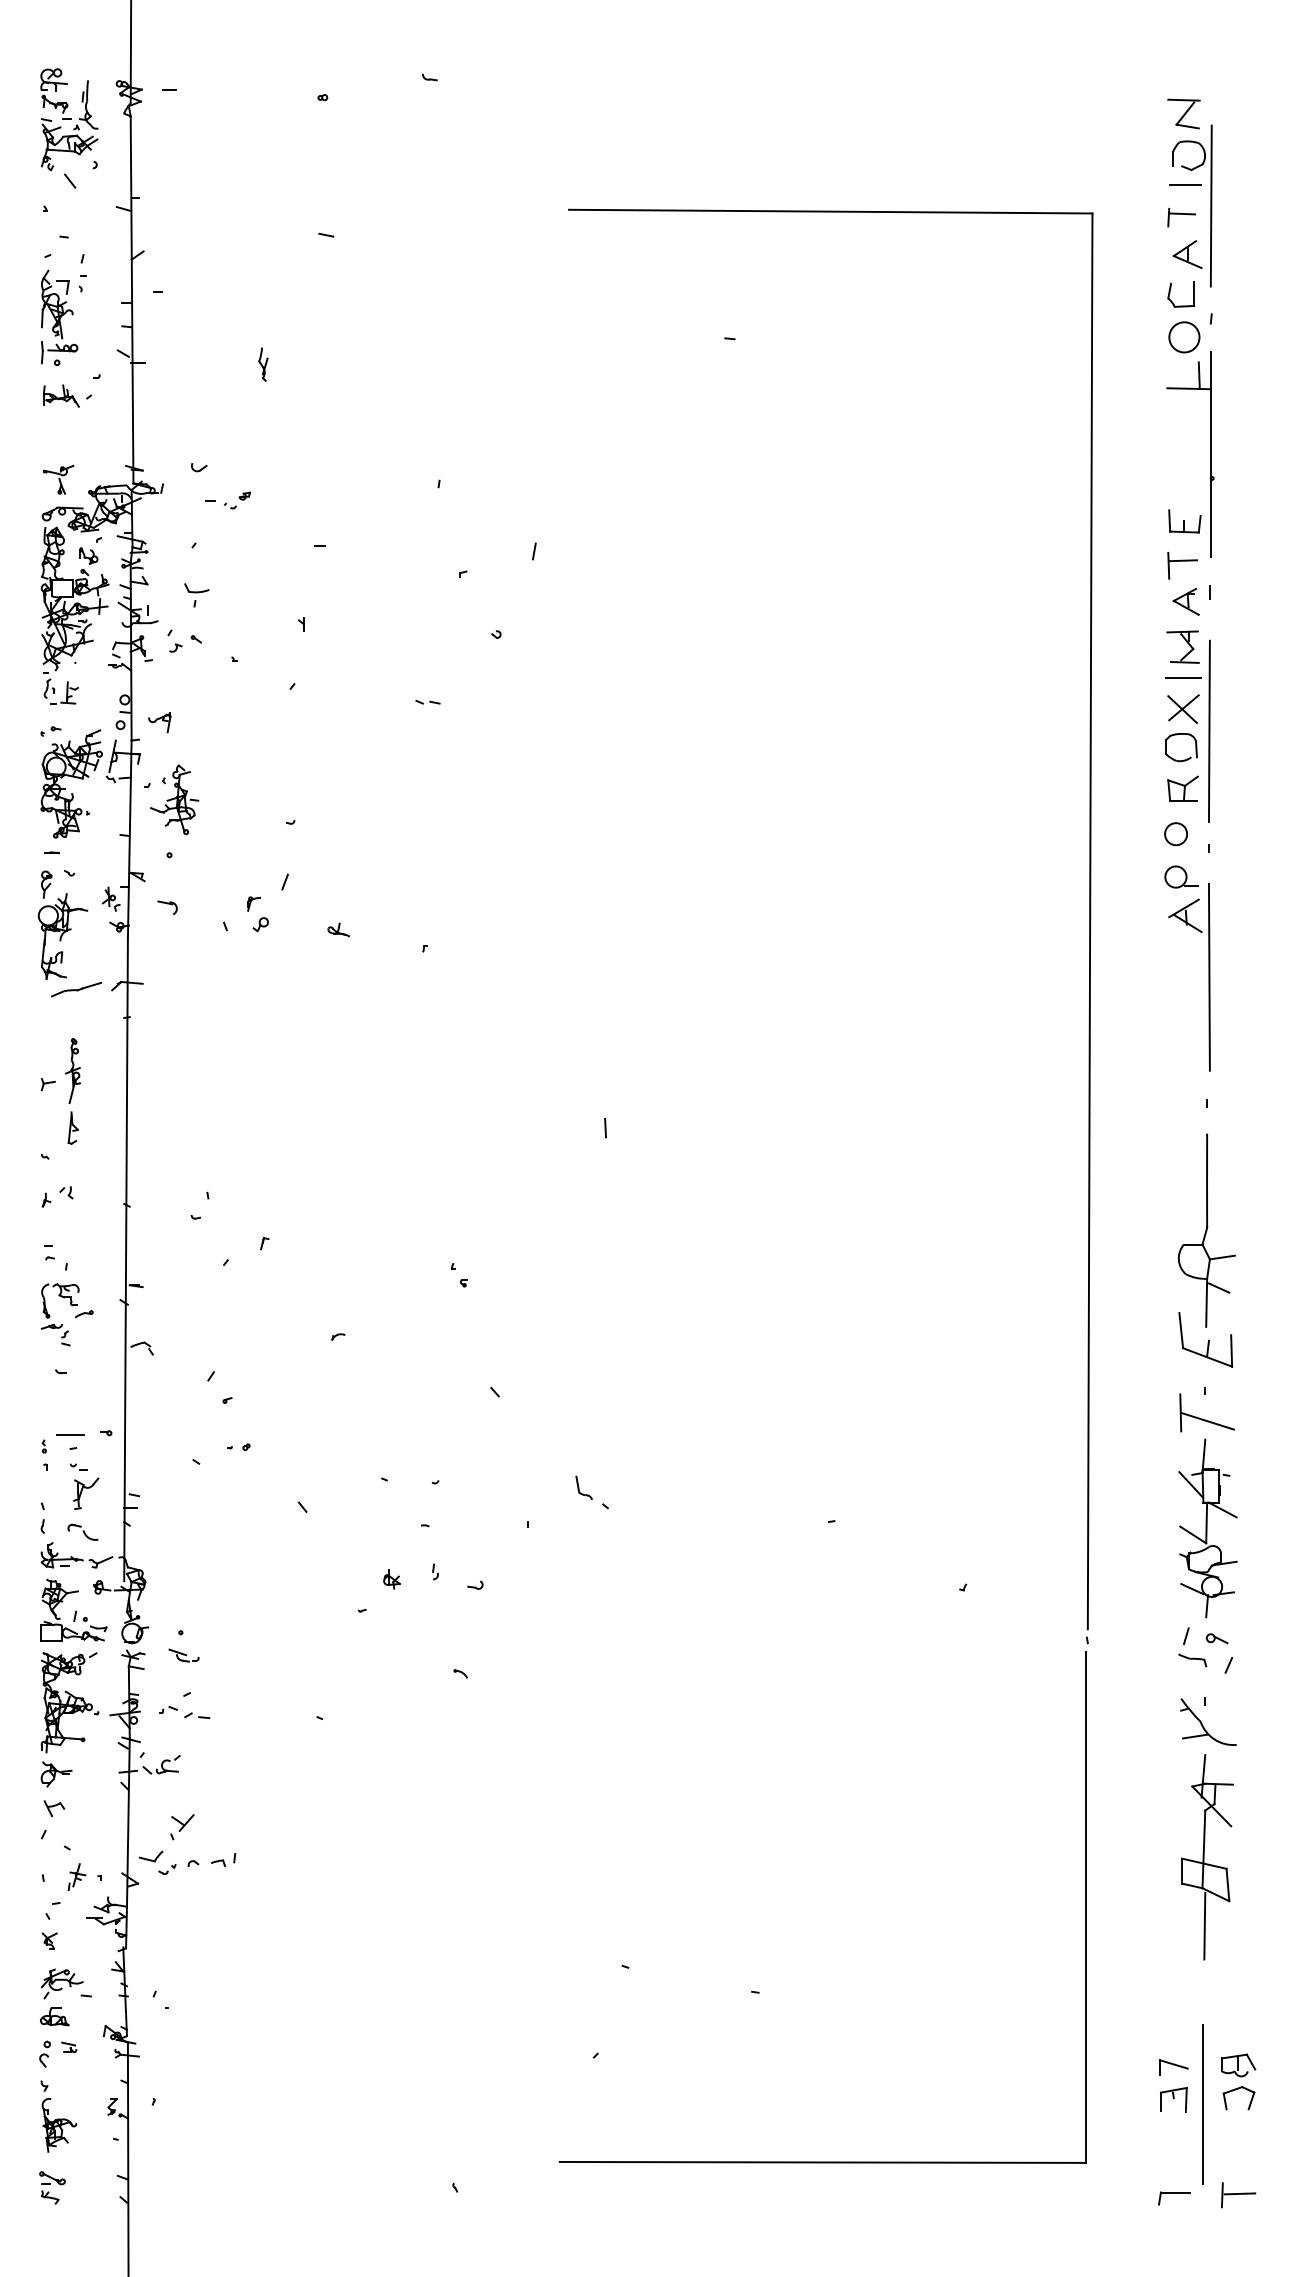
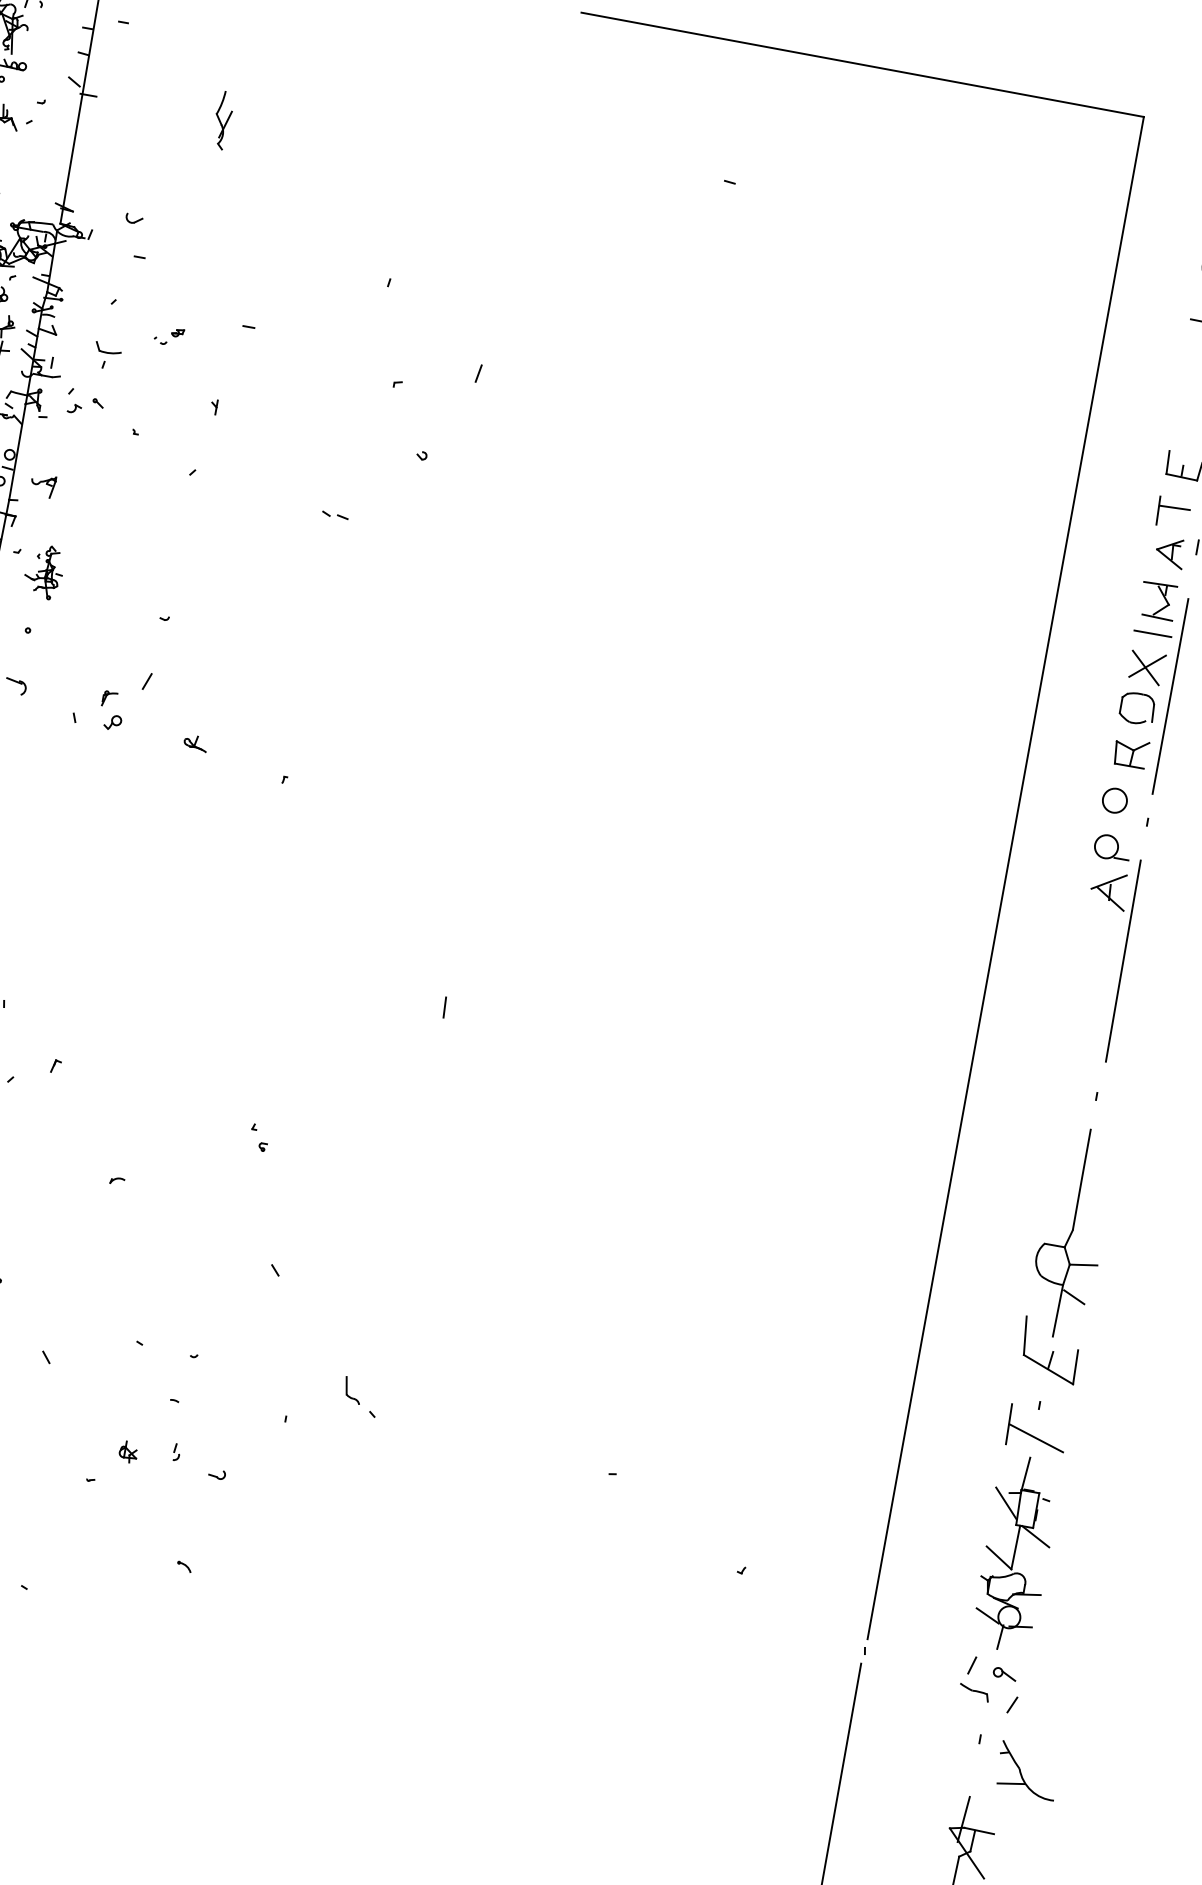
part: (263, 364) -> (223, 120), size x1.6
part: (237, 500) -> (169, 336), moved
part: (174, 799) -> (44, 571), size x0.7
part: (1202, 1723) -> (1021, 1771), moved

